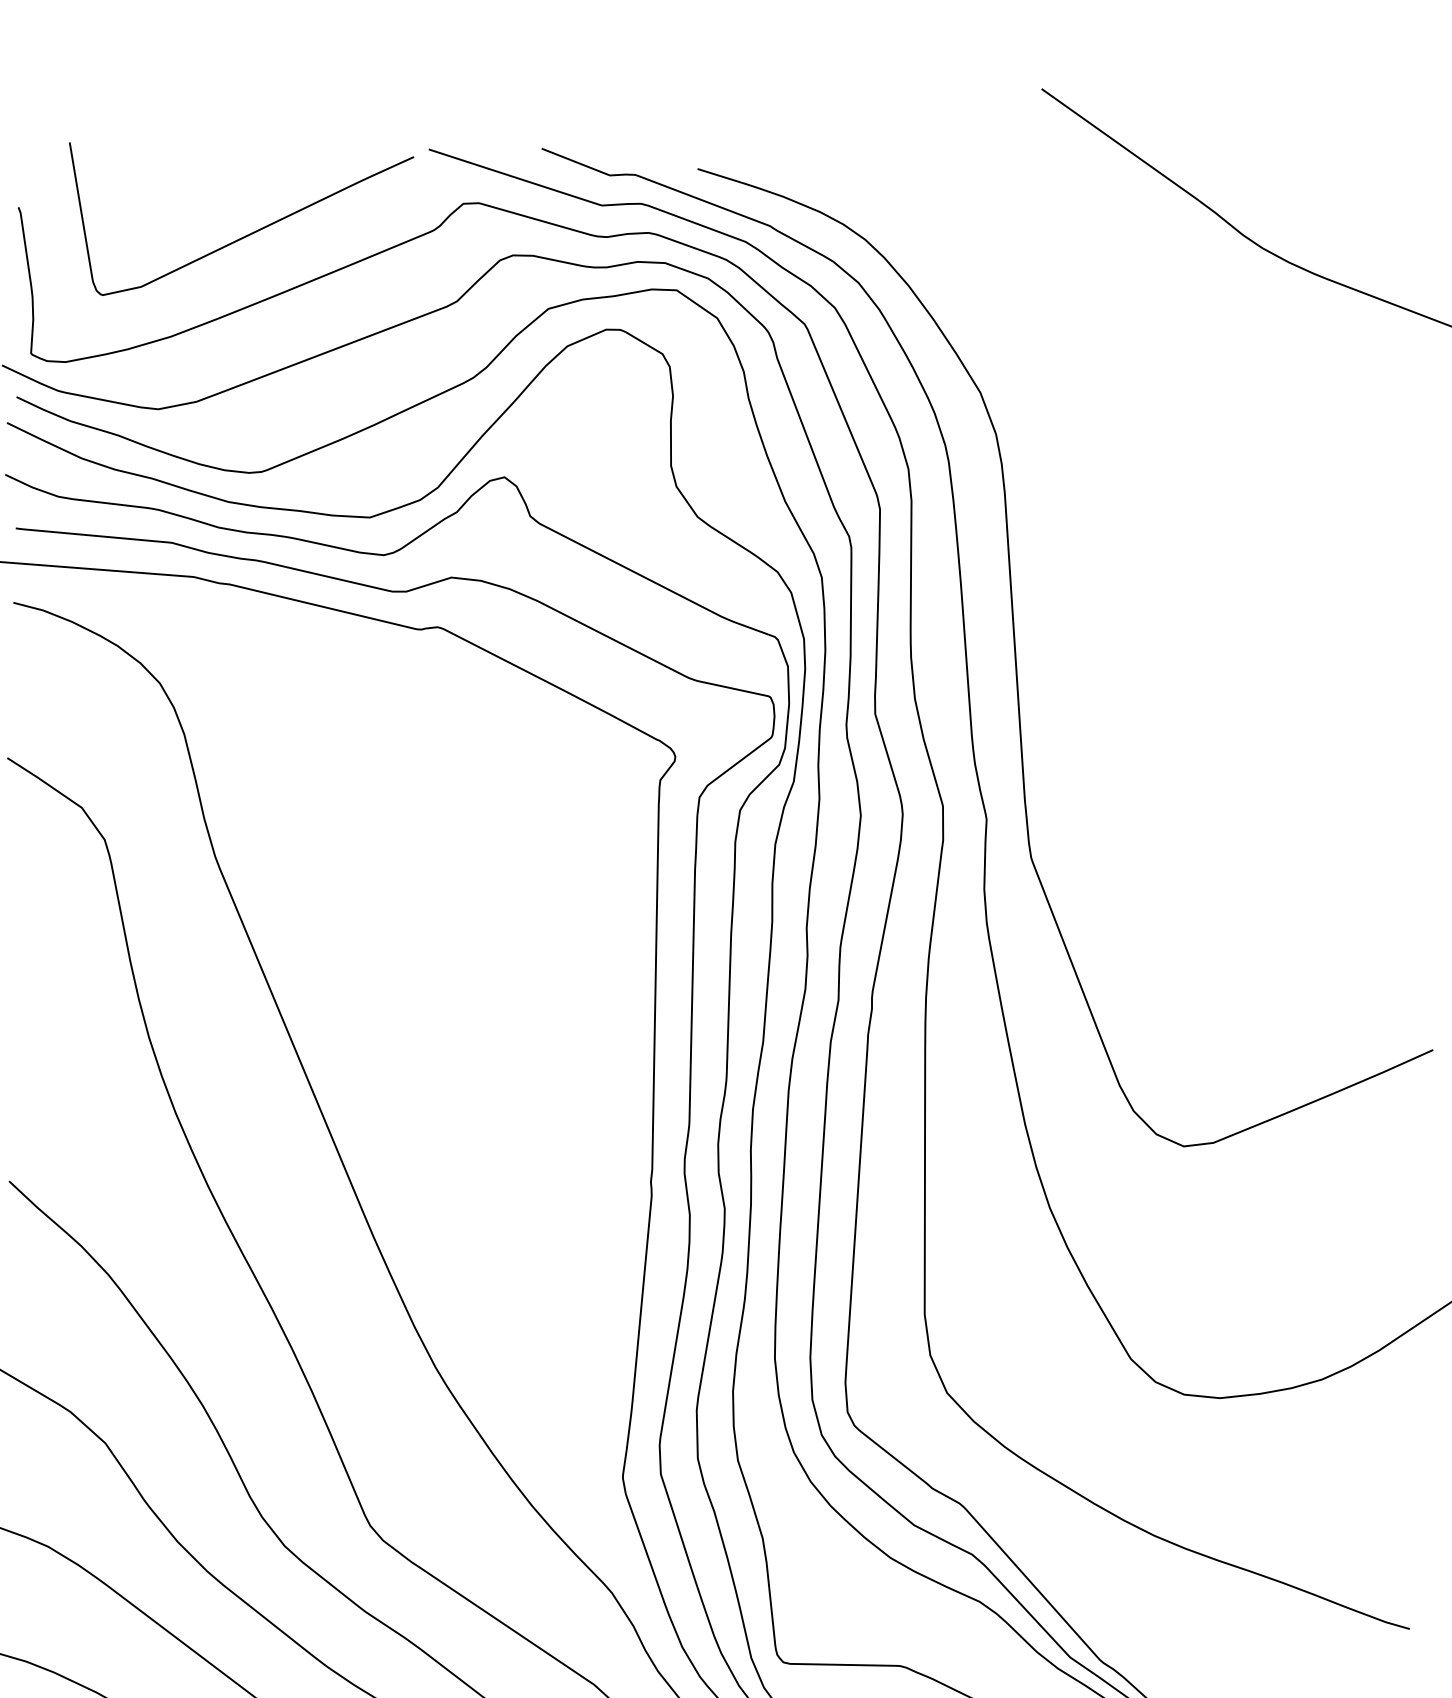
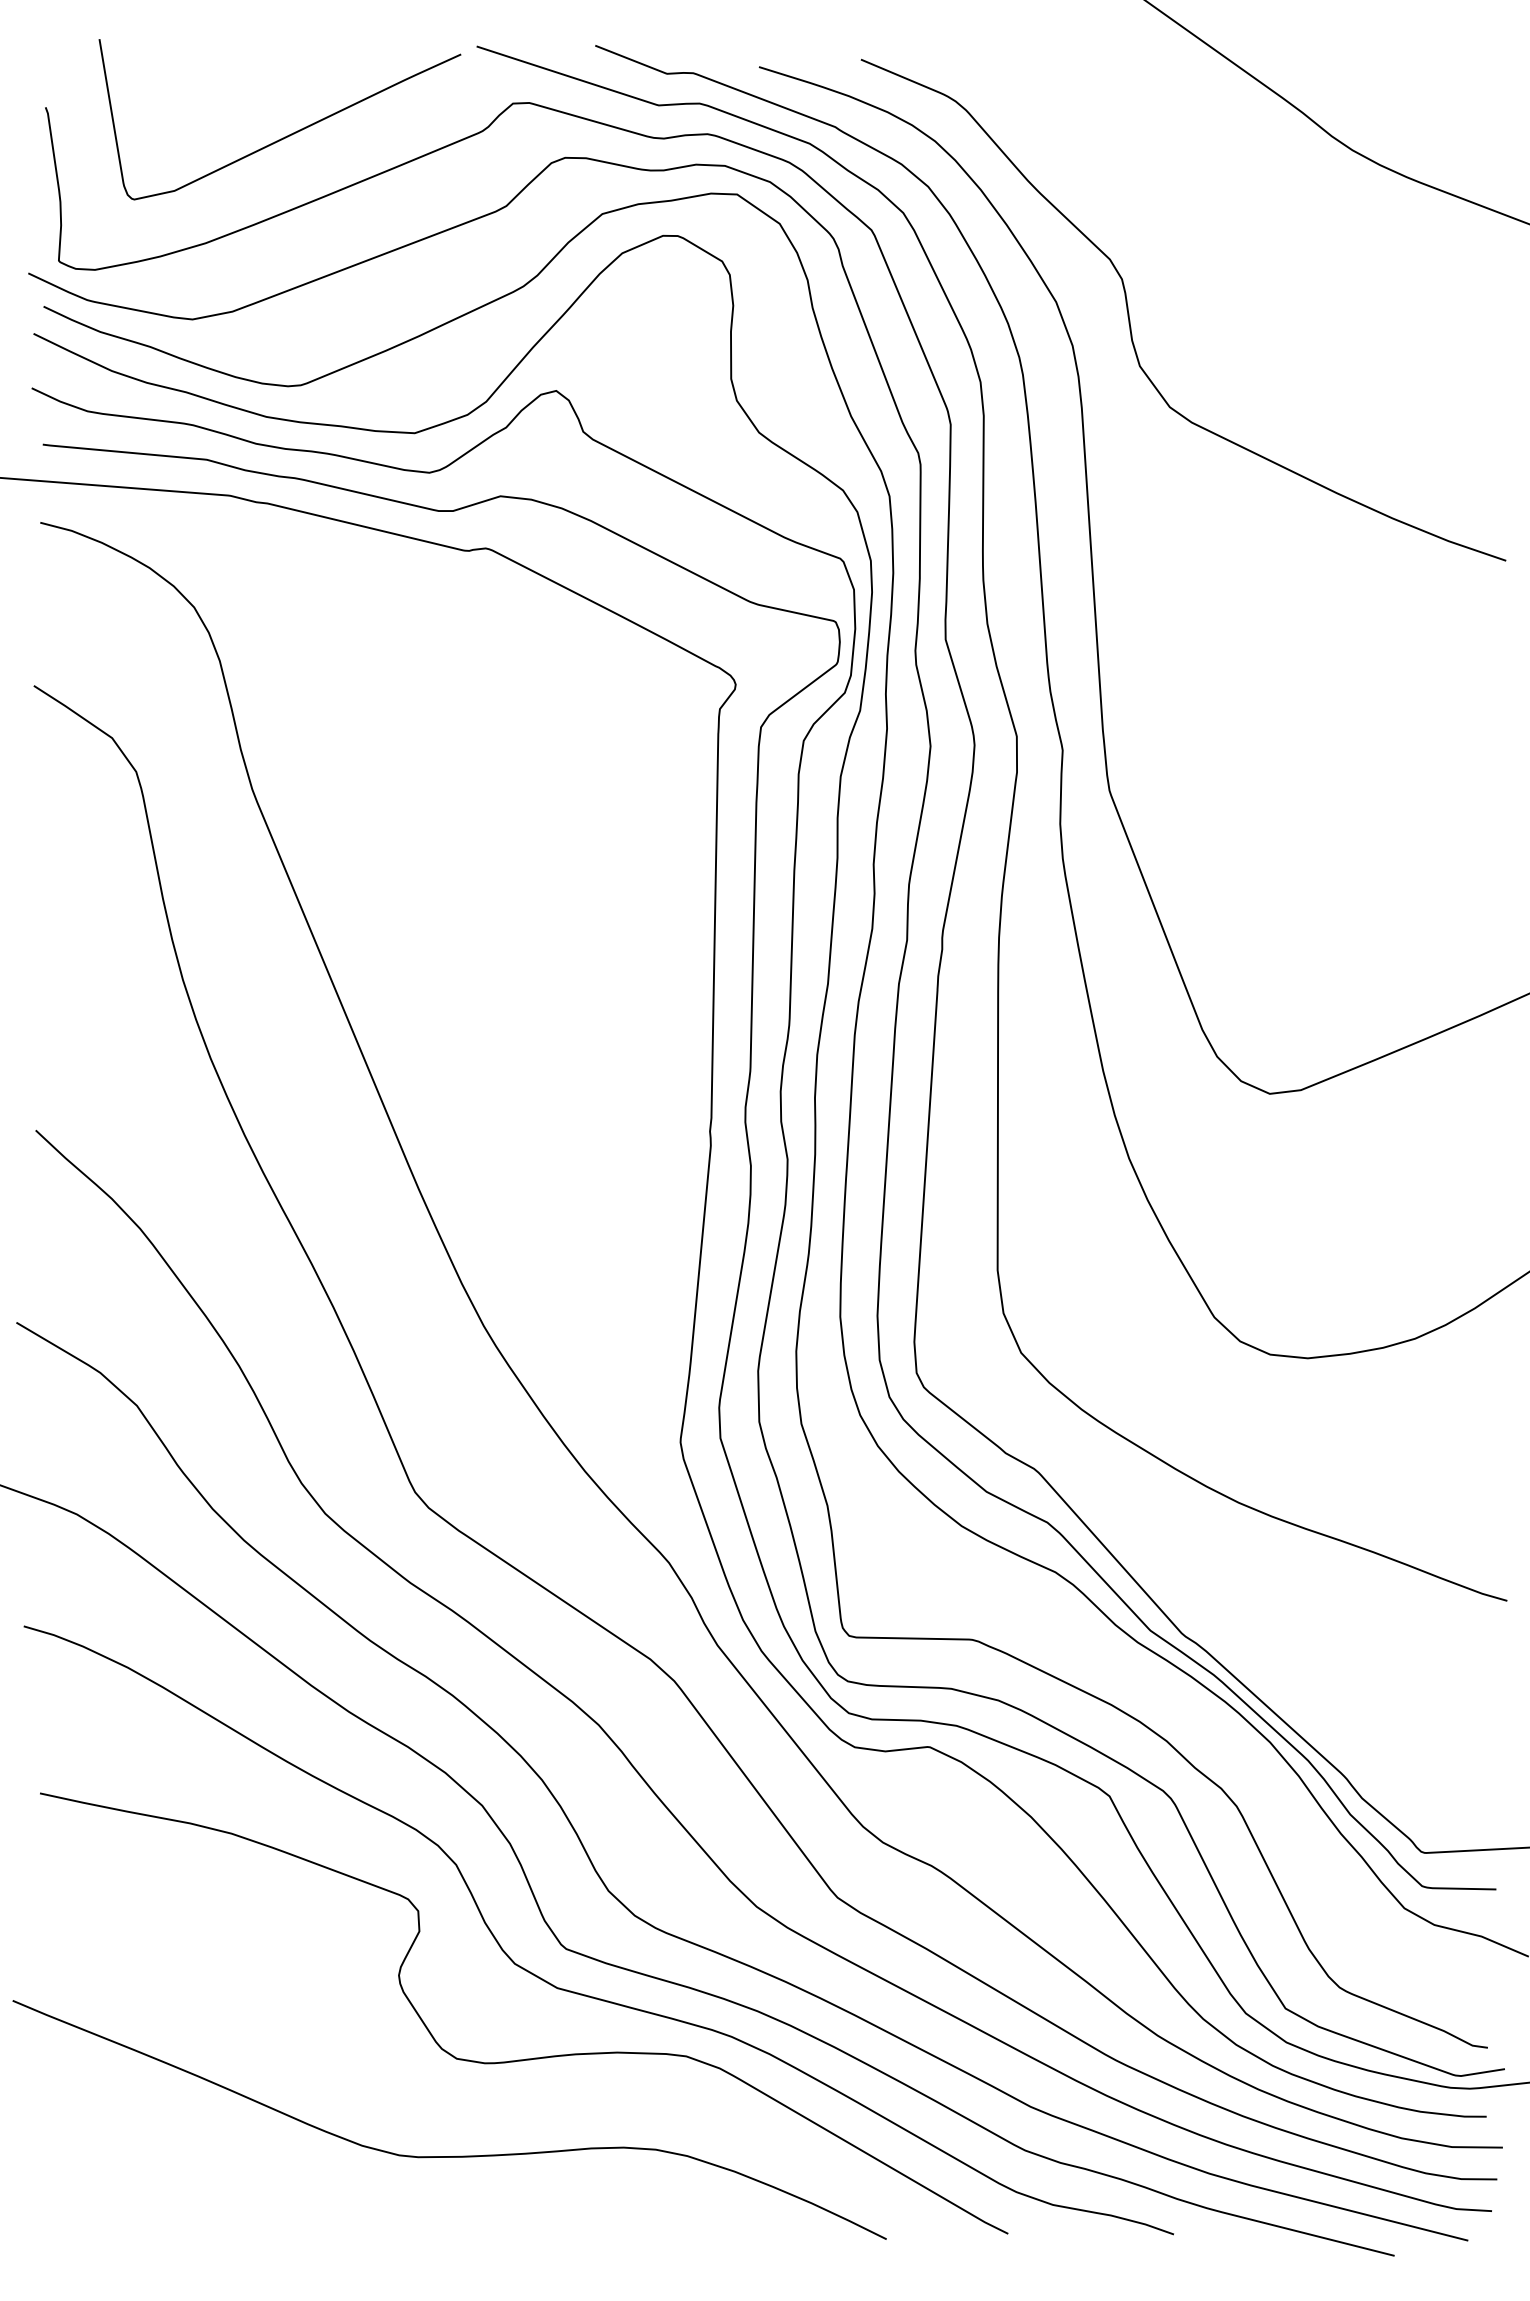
curve: (1051, 410) -> (1130, 320), added

